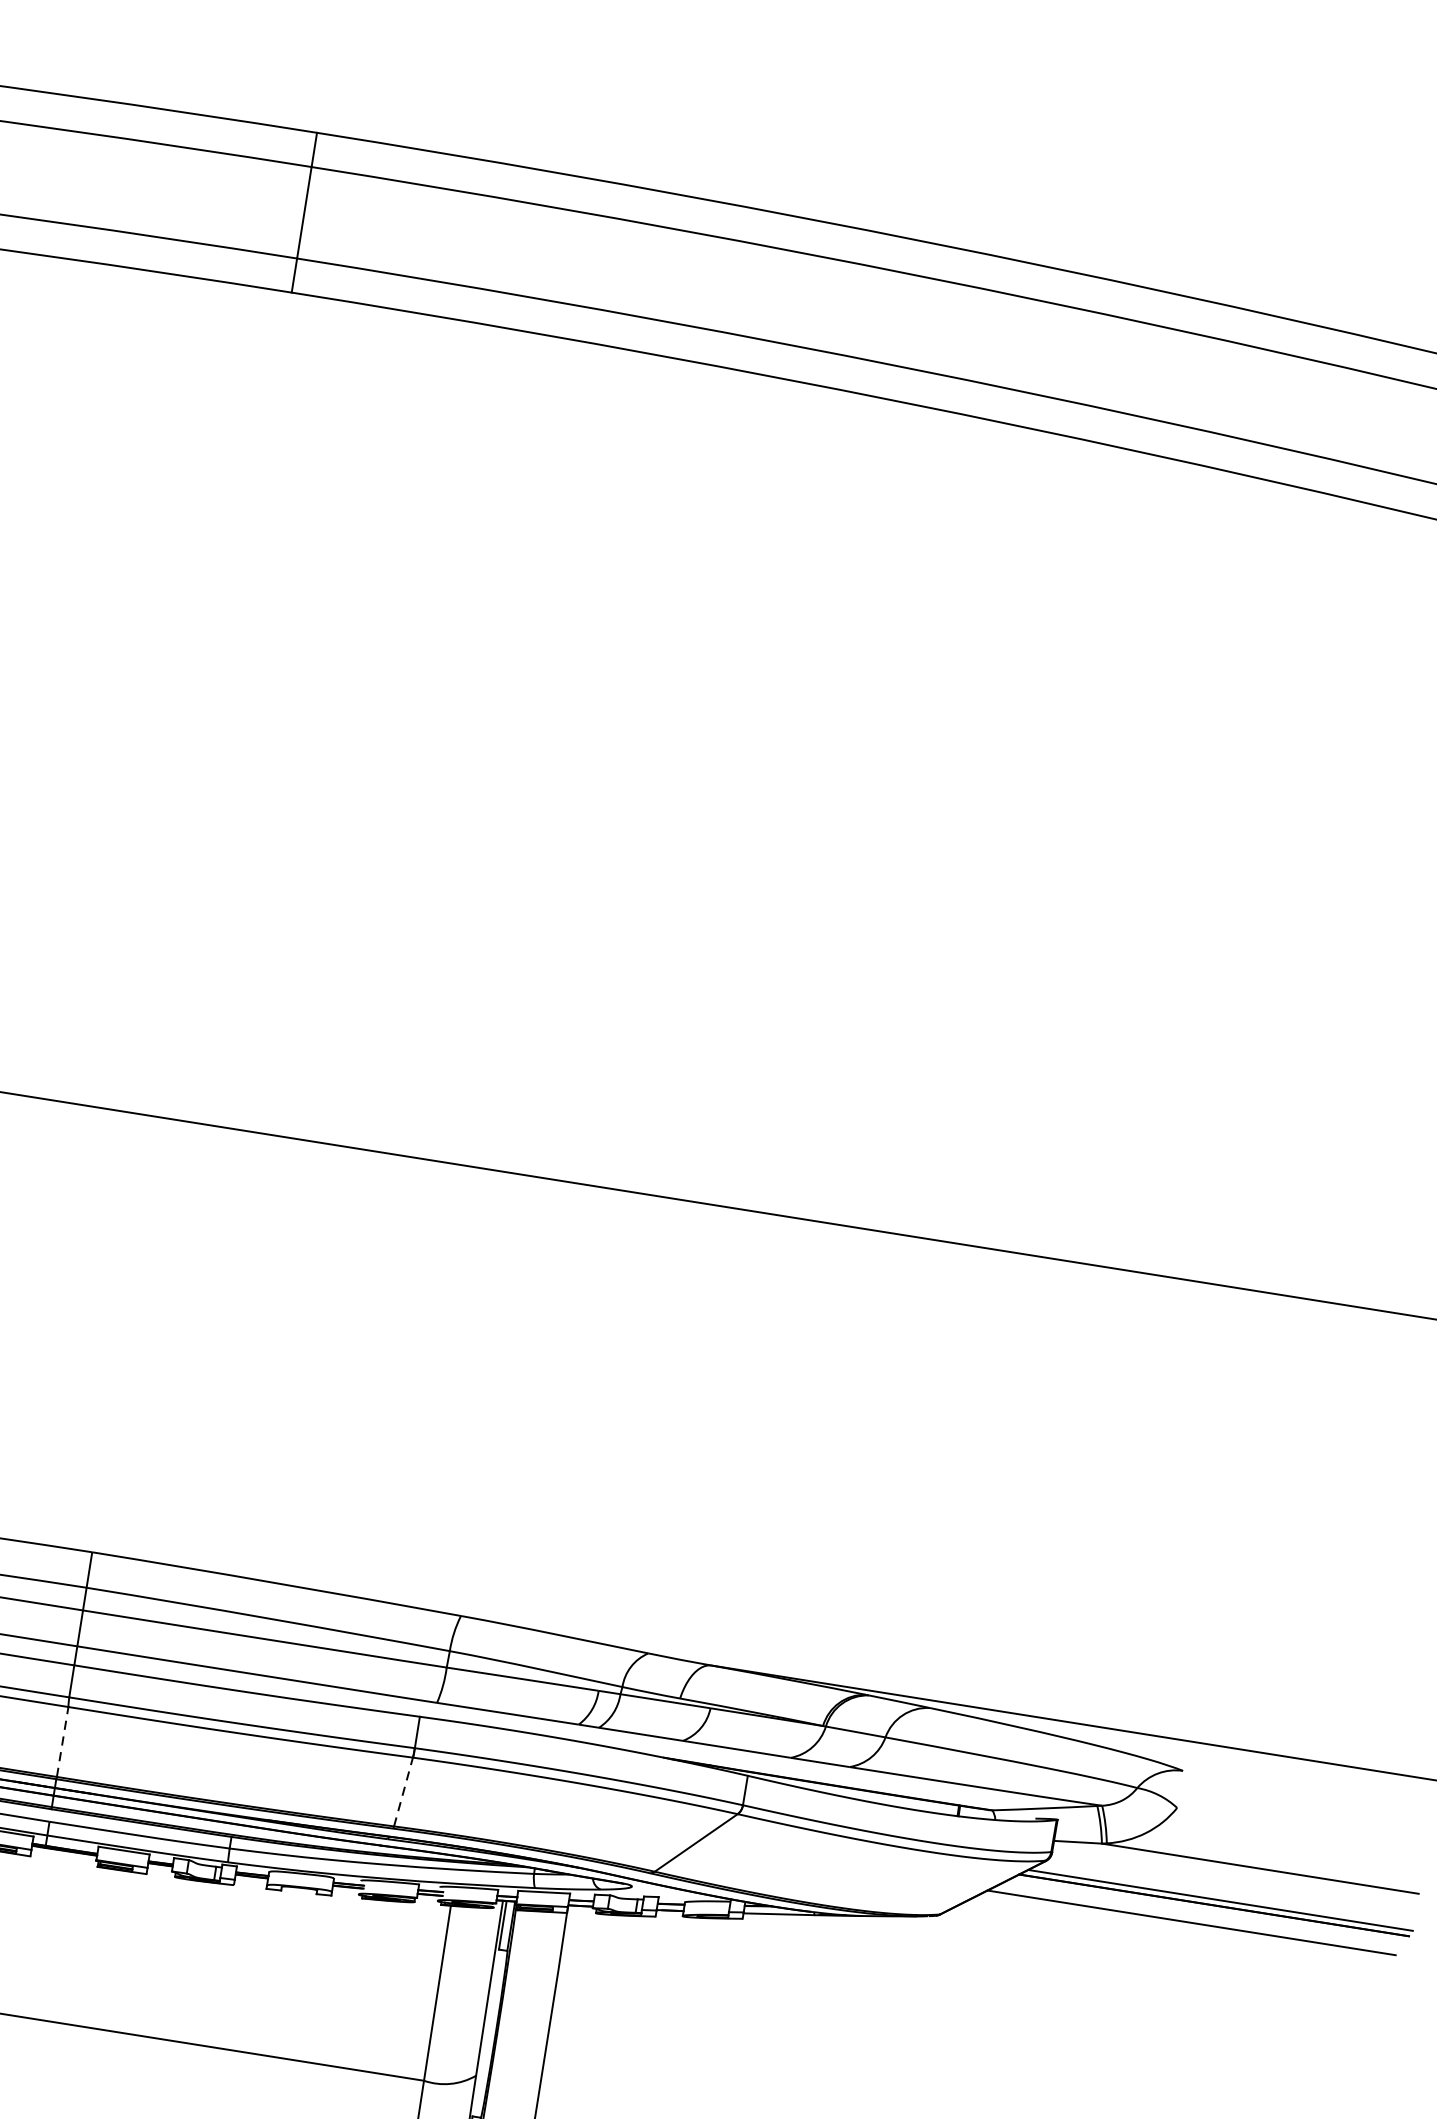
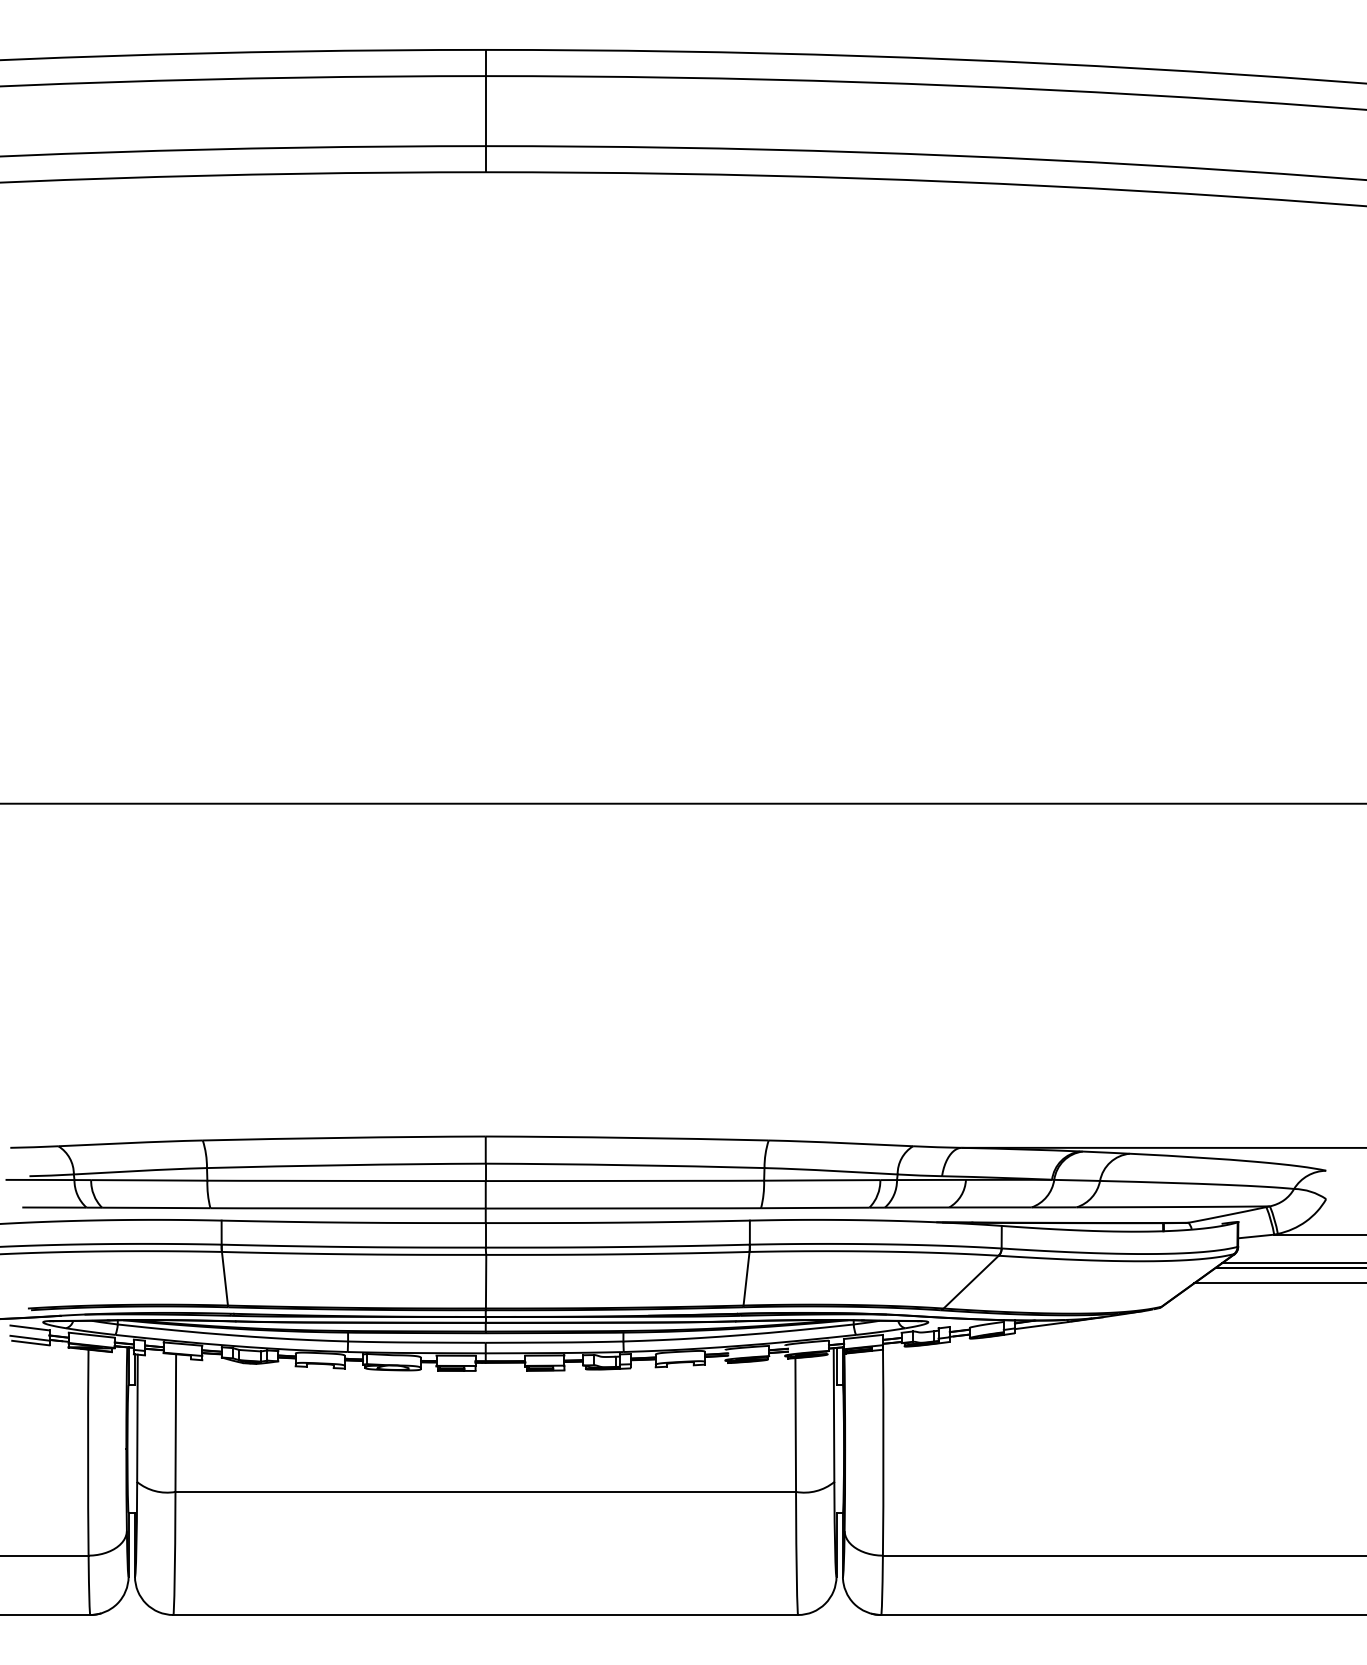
line: (63, 1741) -> (486, 1281), dashed -> solid
line: (403, 1791) -> (746, 1278), dashed -> solid

